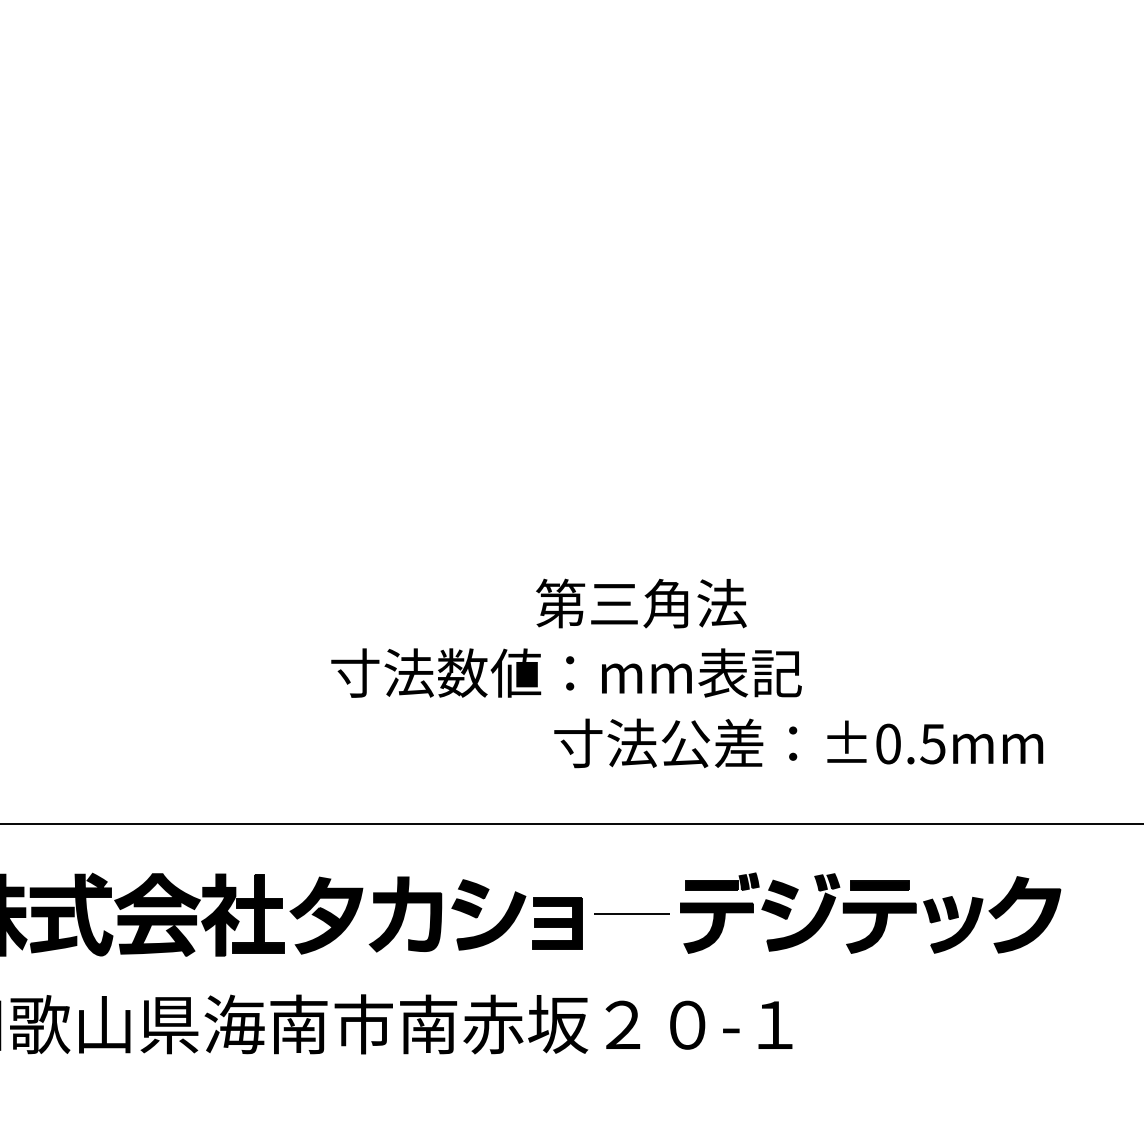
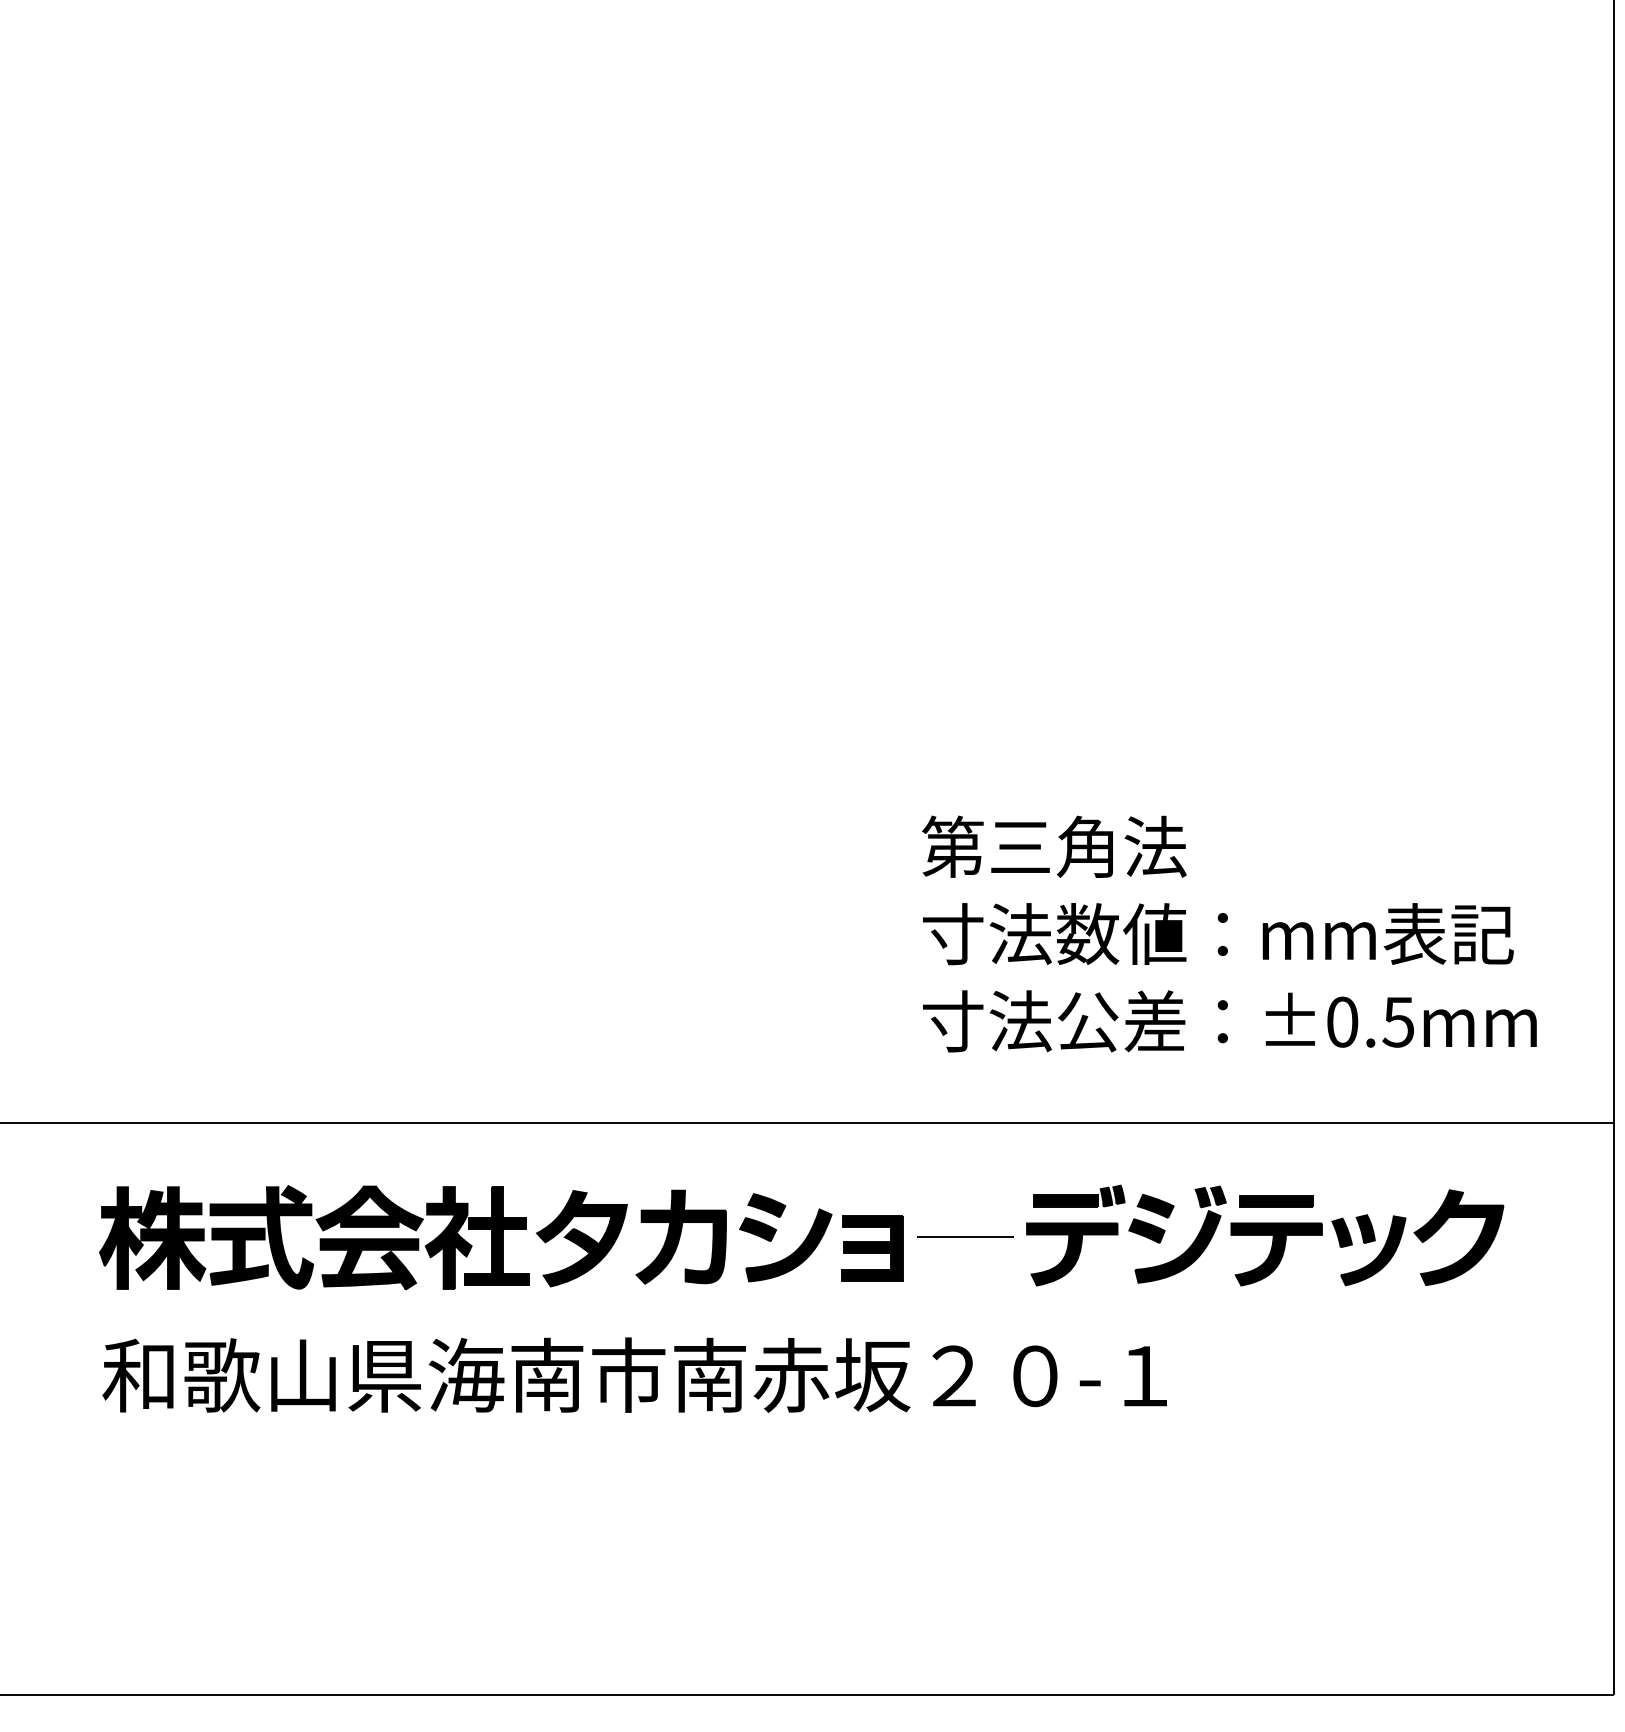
text: (641, 603) -> (1054, 846), moved
text: (566, 673) -> (1218, 934), moved
text: (798, 743) -> (1229, 1021), moved

